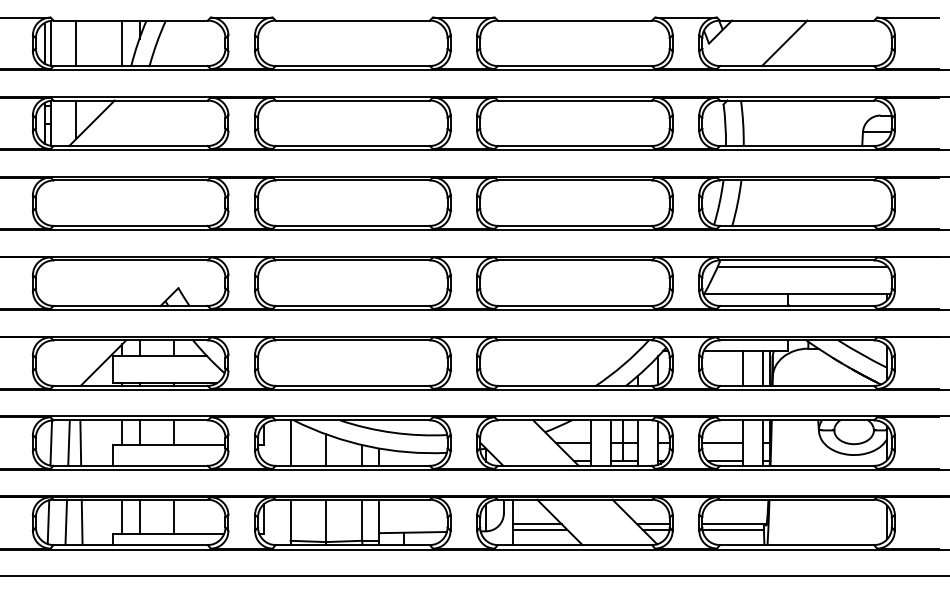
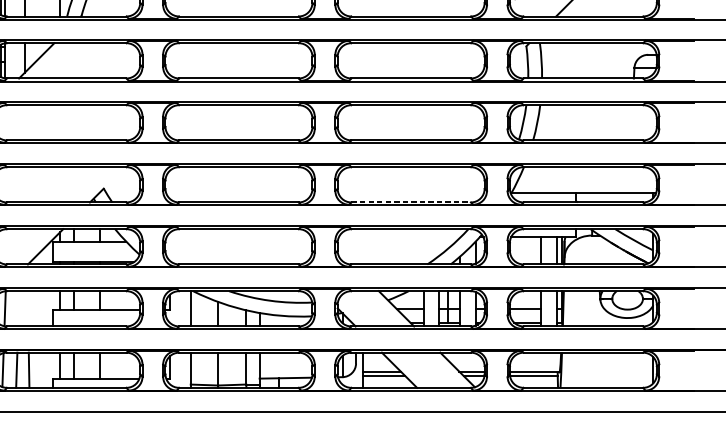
line: (802, 266) -> (587, 171), removed
line: (575, 305) -> (411, 202), solid -> dashed
line: (68, 442) -> (18, 308), removed
line: (80, 442) -> (27, 308), removed

